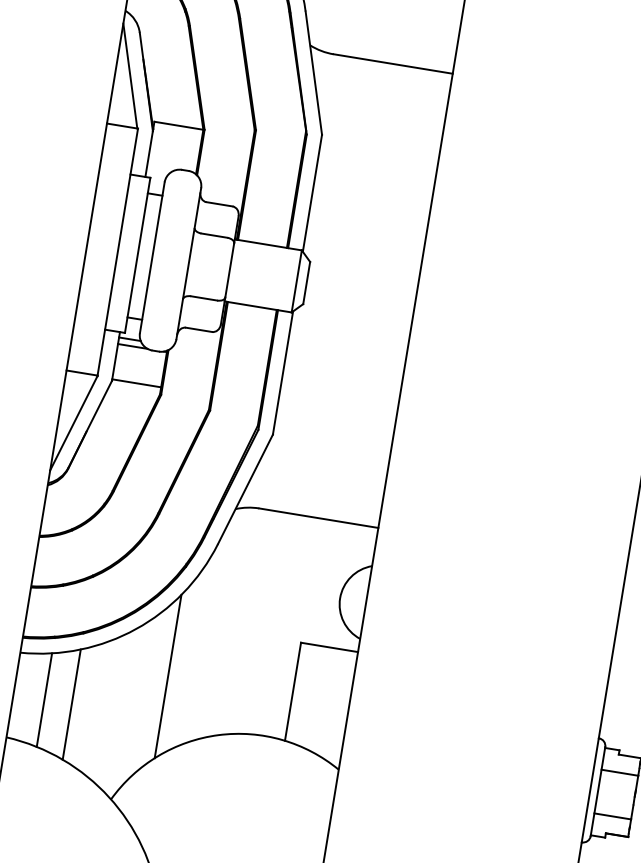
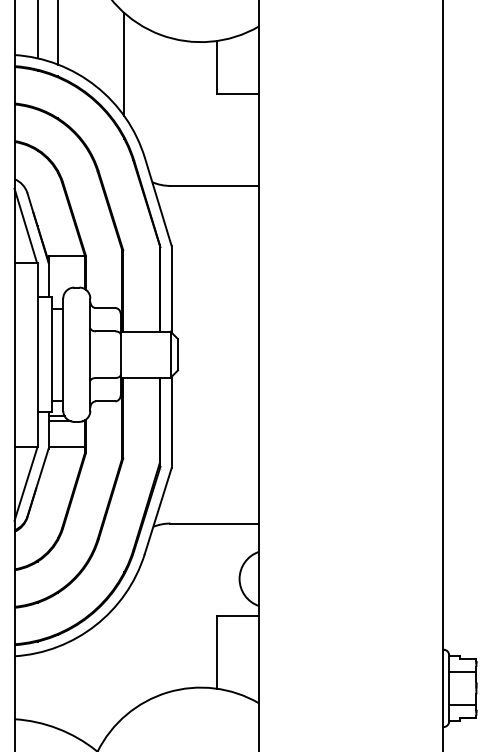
line: (168, 675) -> (124, 655), removed
line: (44, 699) -> (37, 687), removed
line: (71, 704) -> (57, 687), removed

